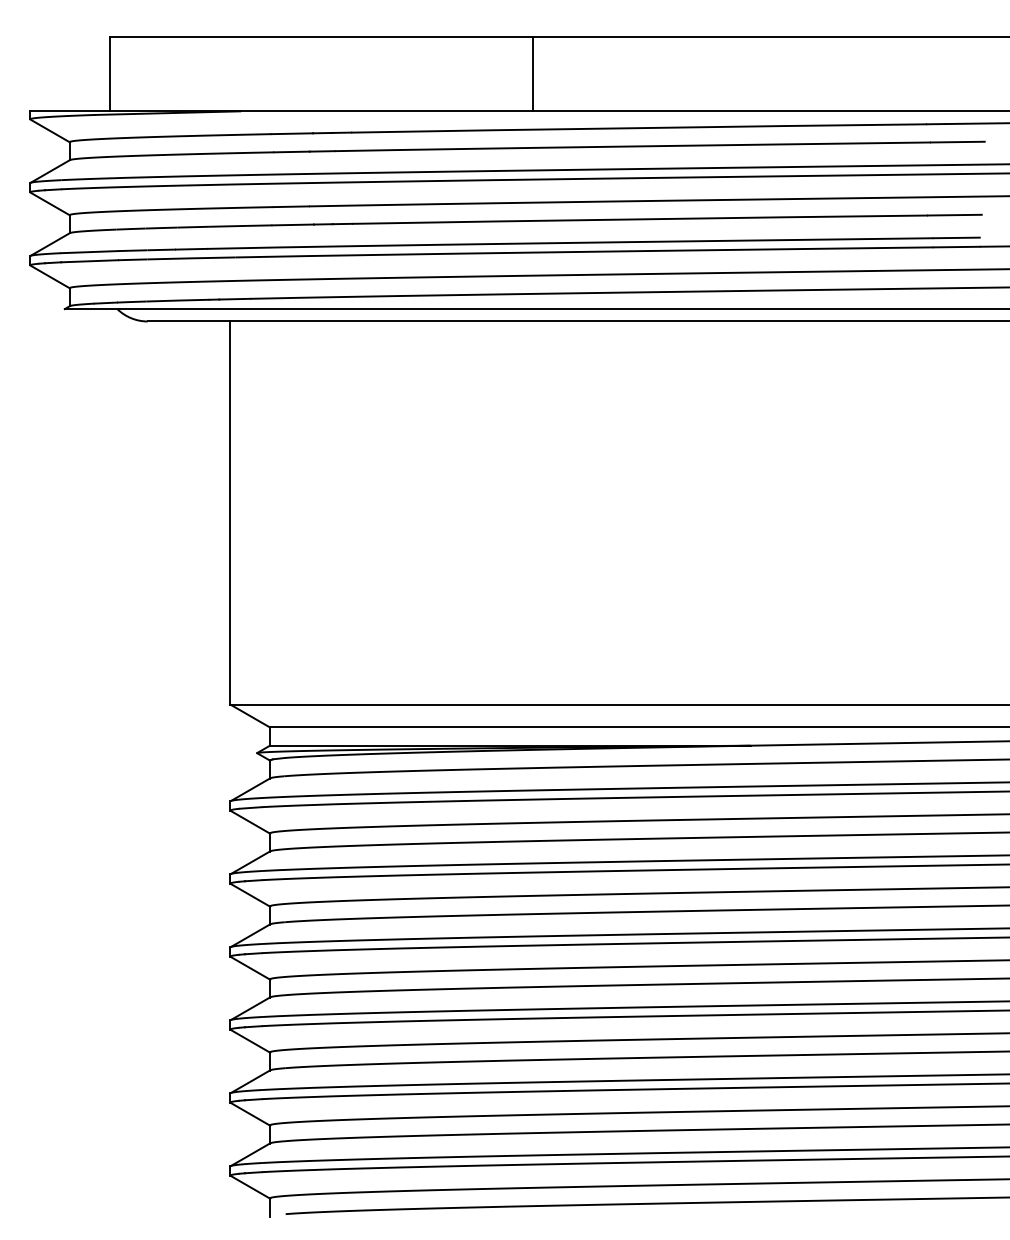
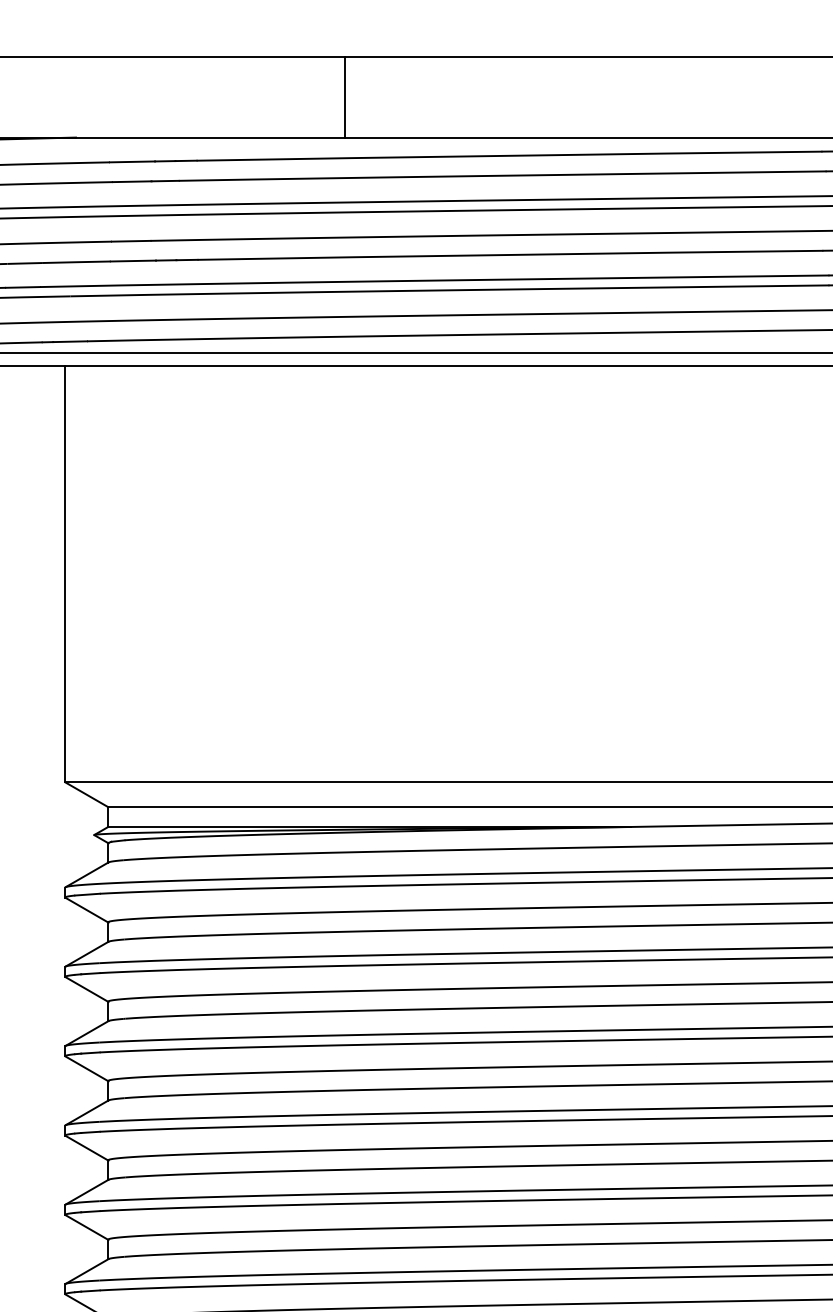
line: (533, 74) -> (345, 97), moved

